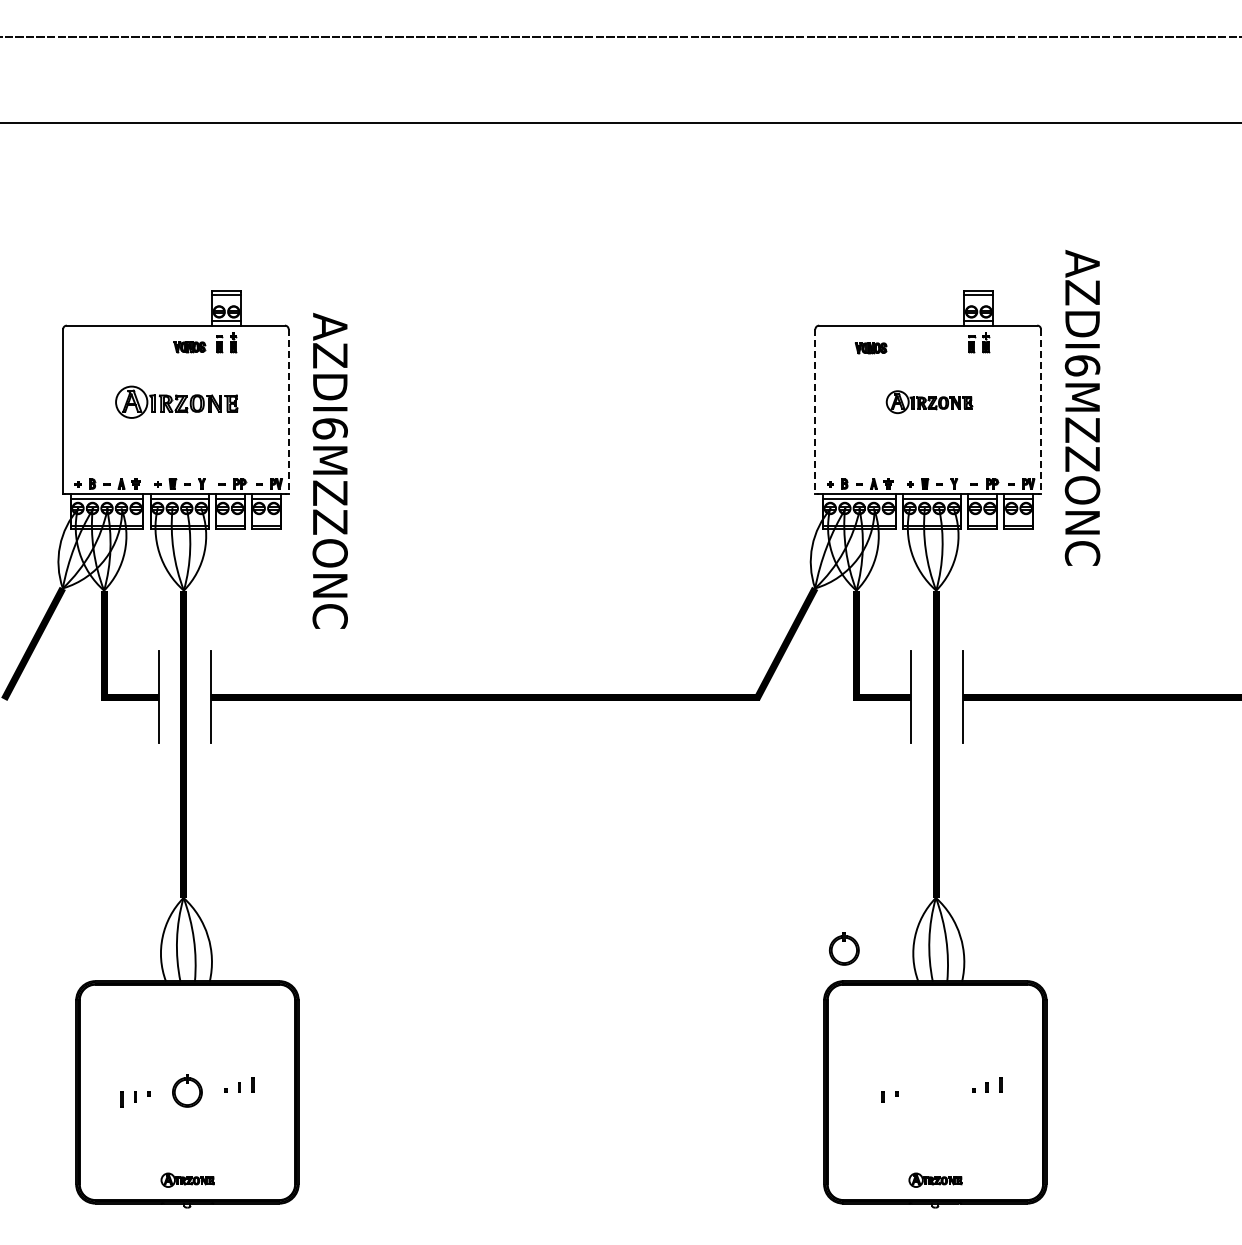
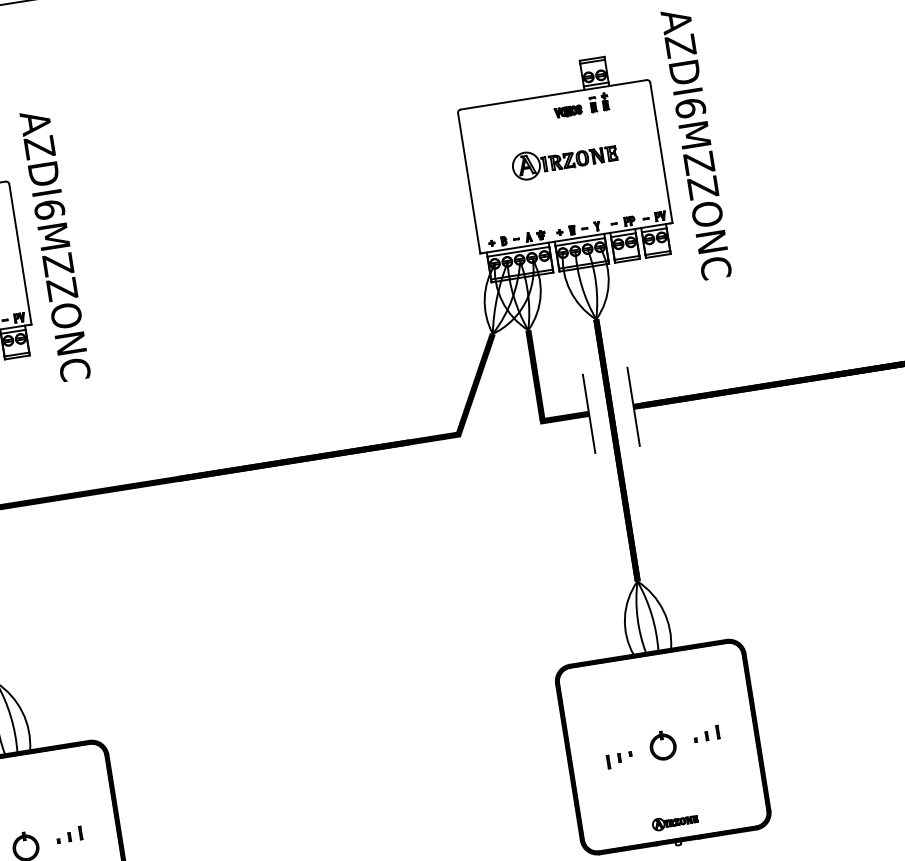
part: (870, 348) -> (567, 111), moved
part: (929, 401) -> (565, 159), size x1.43
line: (288, 412) -> (20, 255), dashed -> solid
line: (815, 412) -> (469, 184), dashed -> solid
line: (1041, 412) -> (661, 153), dashed -> solid
text: (329, 470) -> (54, 245), moved
part: (844, 948) -> (663, 745), moved
line: (869, 1099) -> (608, 762), added

